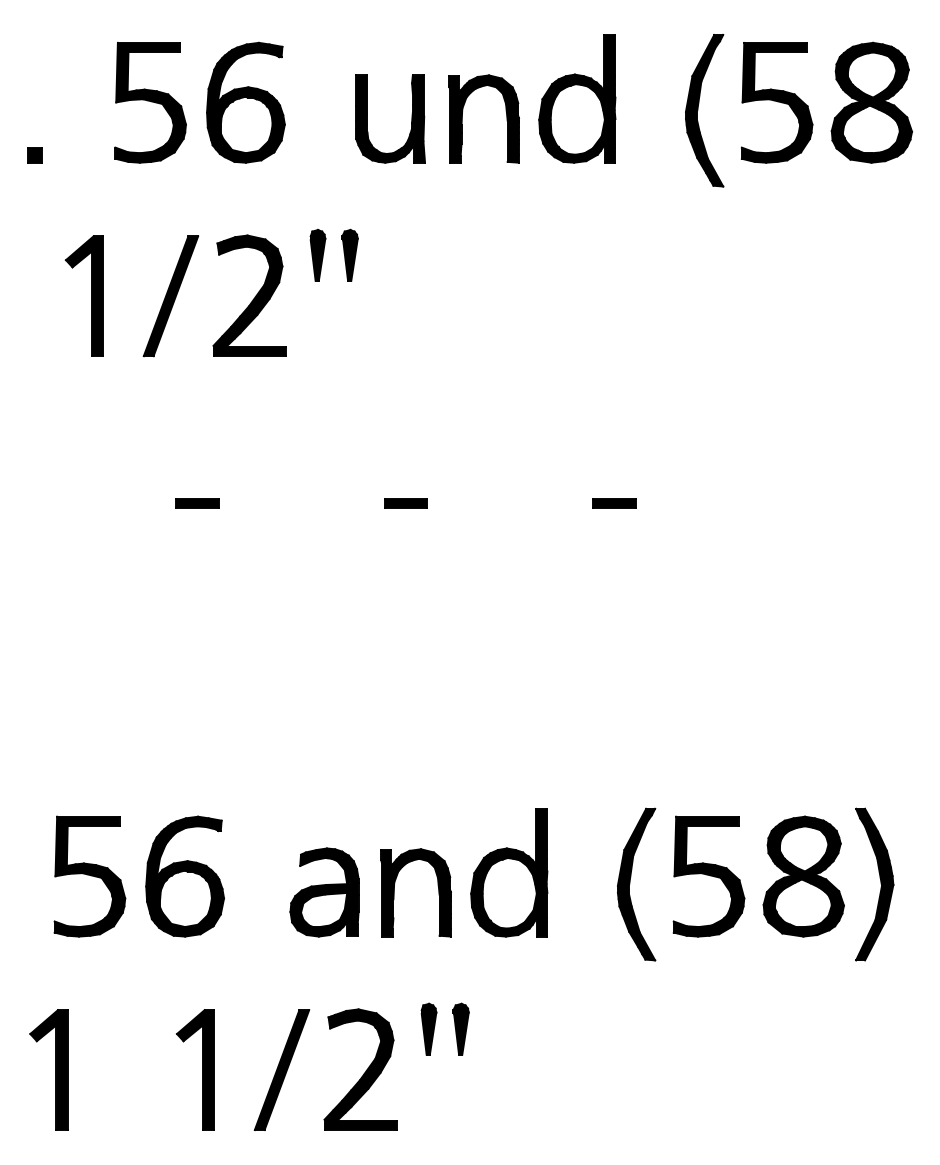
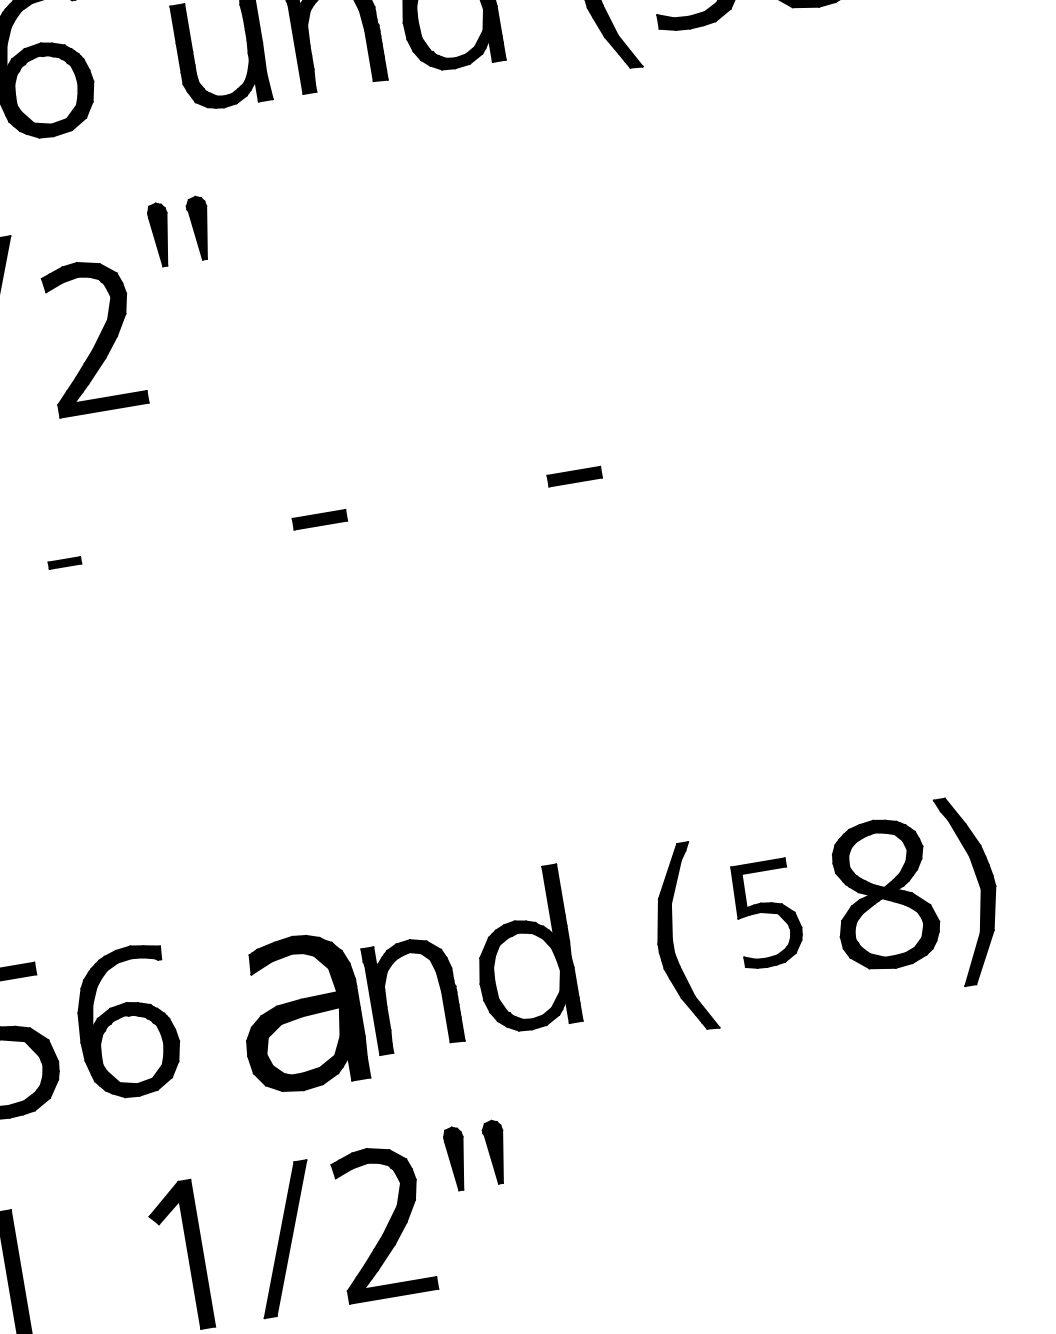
part: (249, 295) -> (91, 335), moved
part: (197, 503) -> (64, 563), size x0.6
part: (708, 876) -> (767, 913), size x0.7
part: (324, 892) -> (300, 1013), size x1.4

